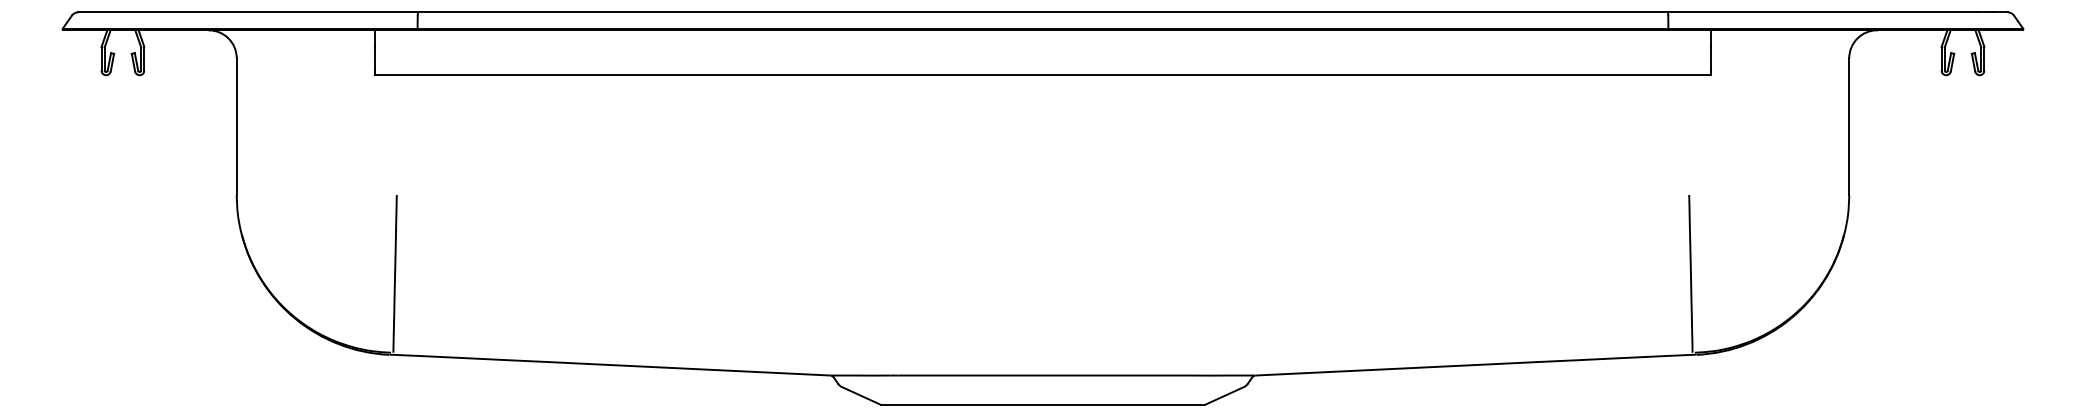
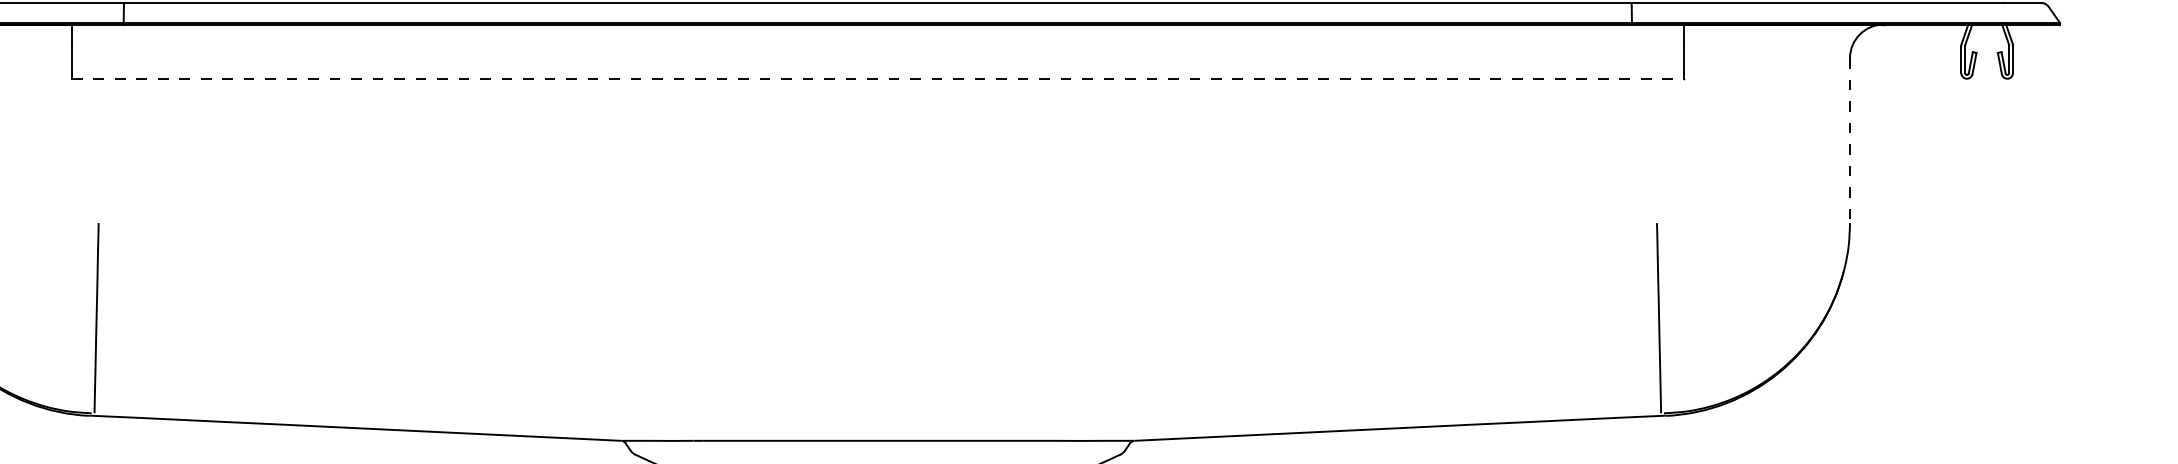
line: (1043, 75) -> (878, 79), solid -> dashed
line: (1849, 127) -> (1850, 141), solid -> dashed

